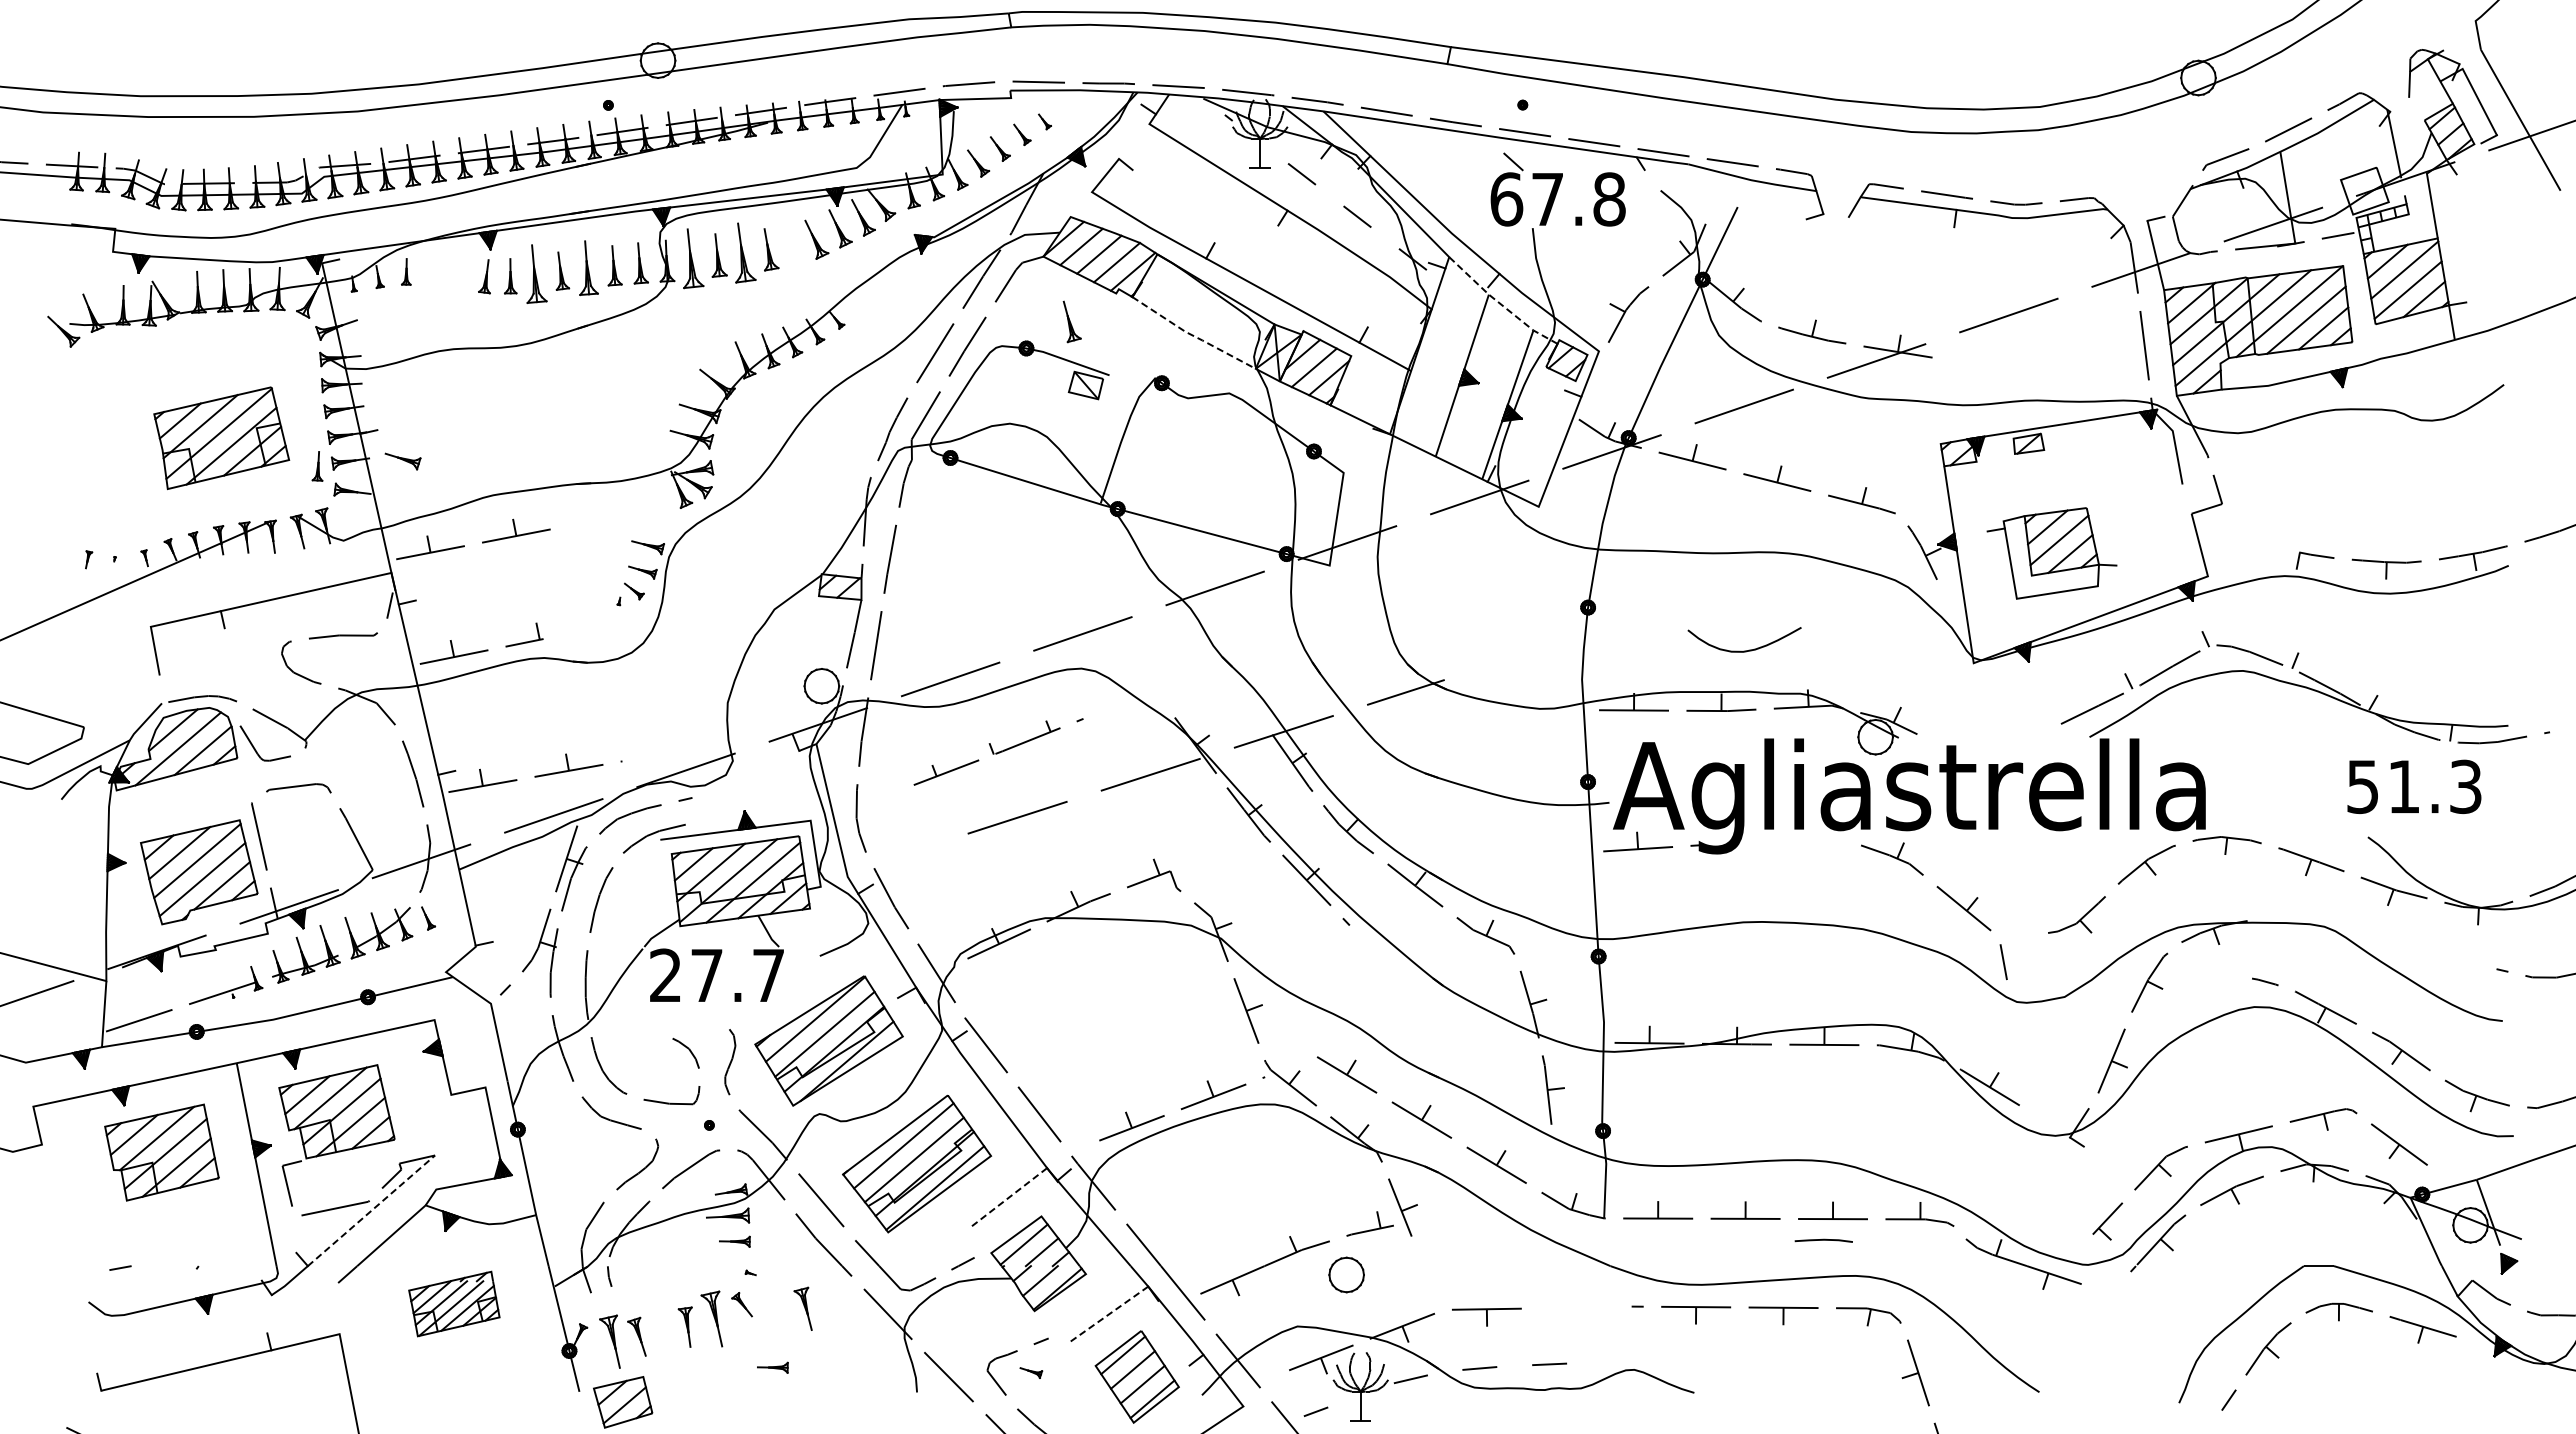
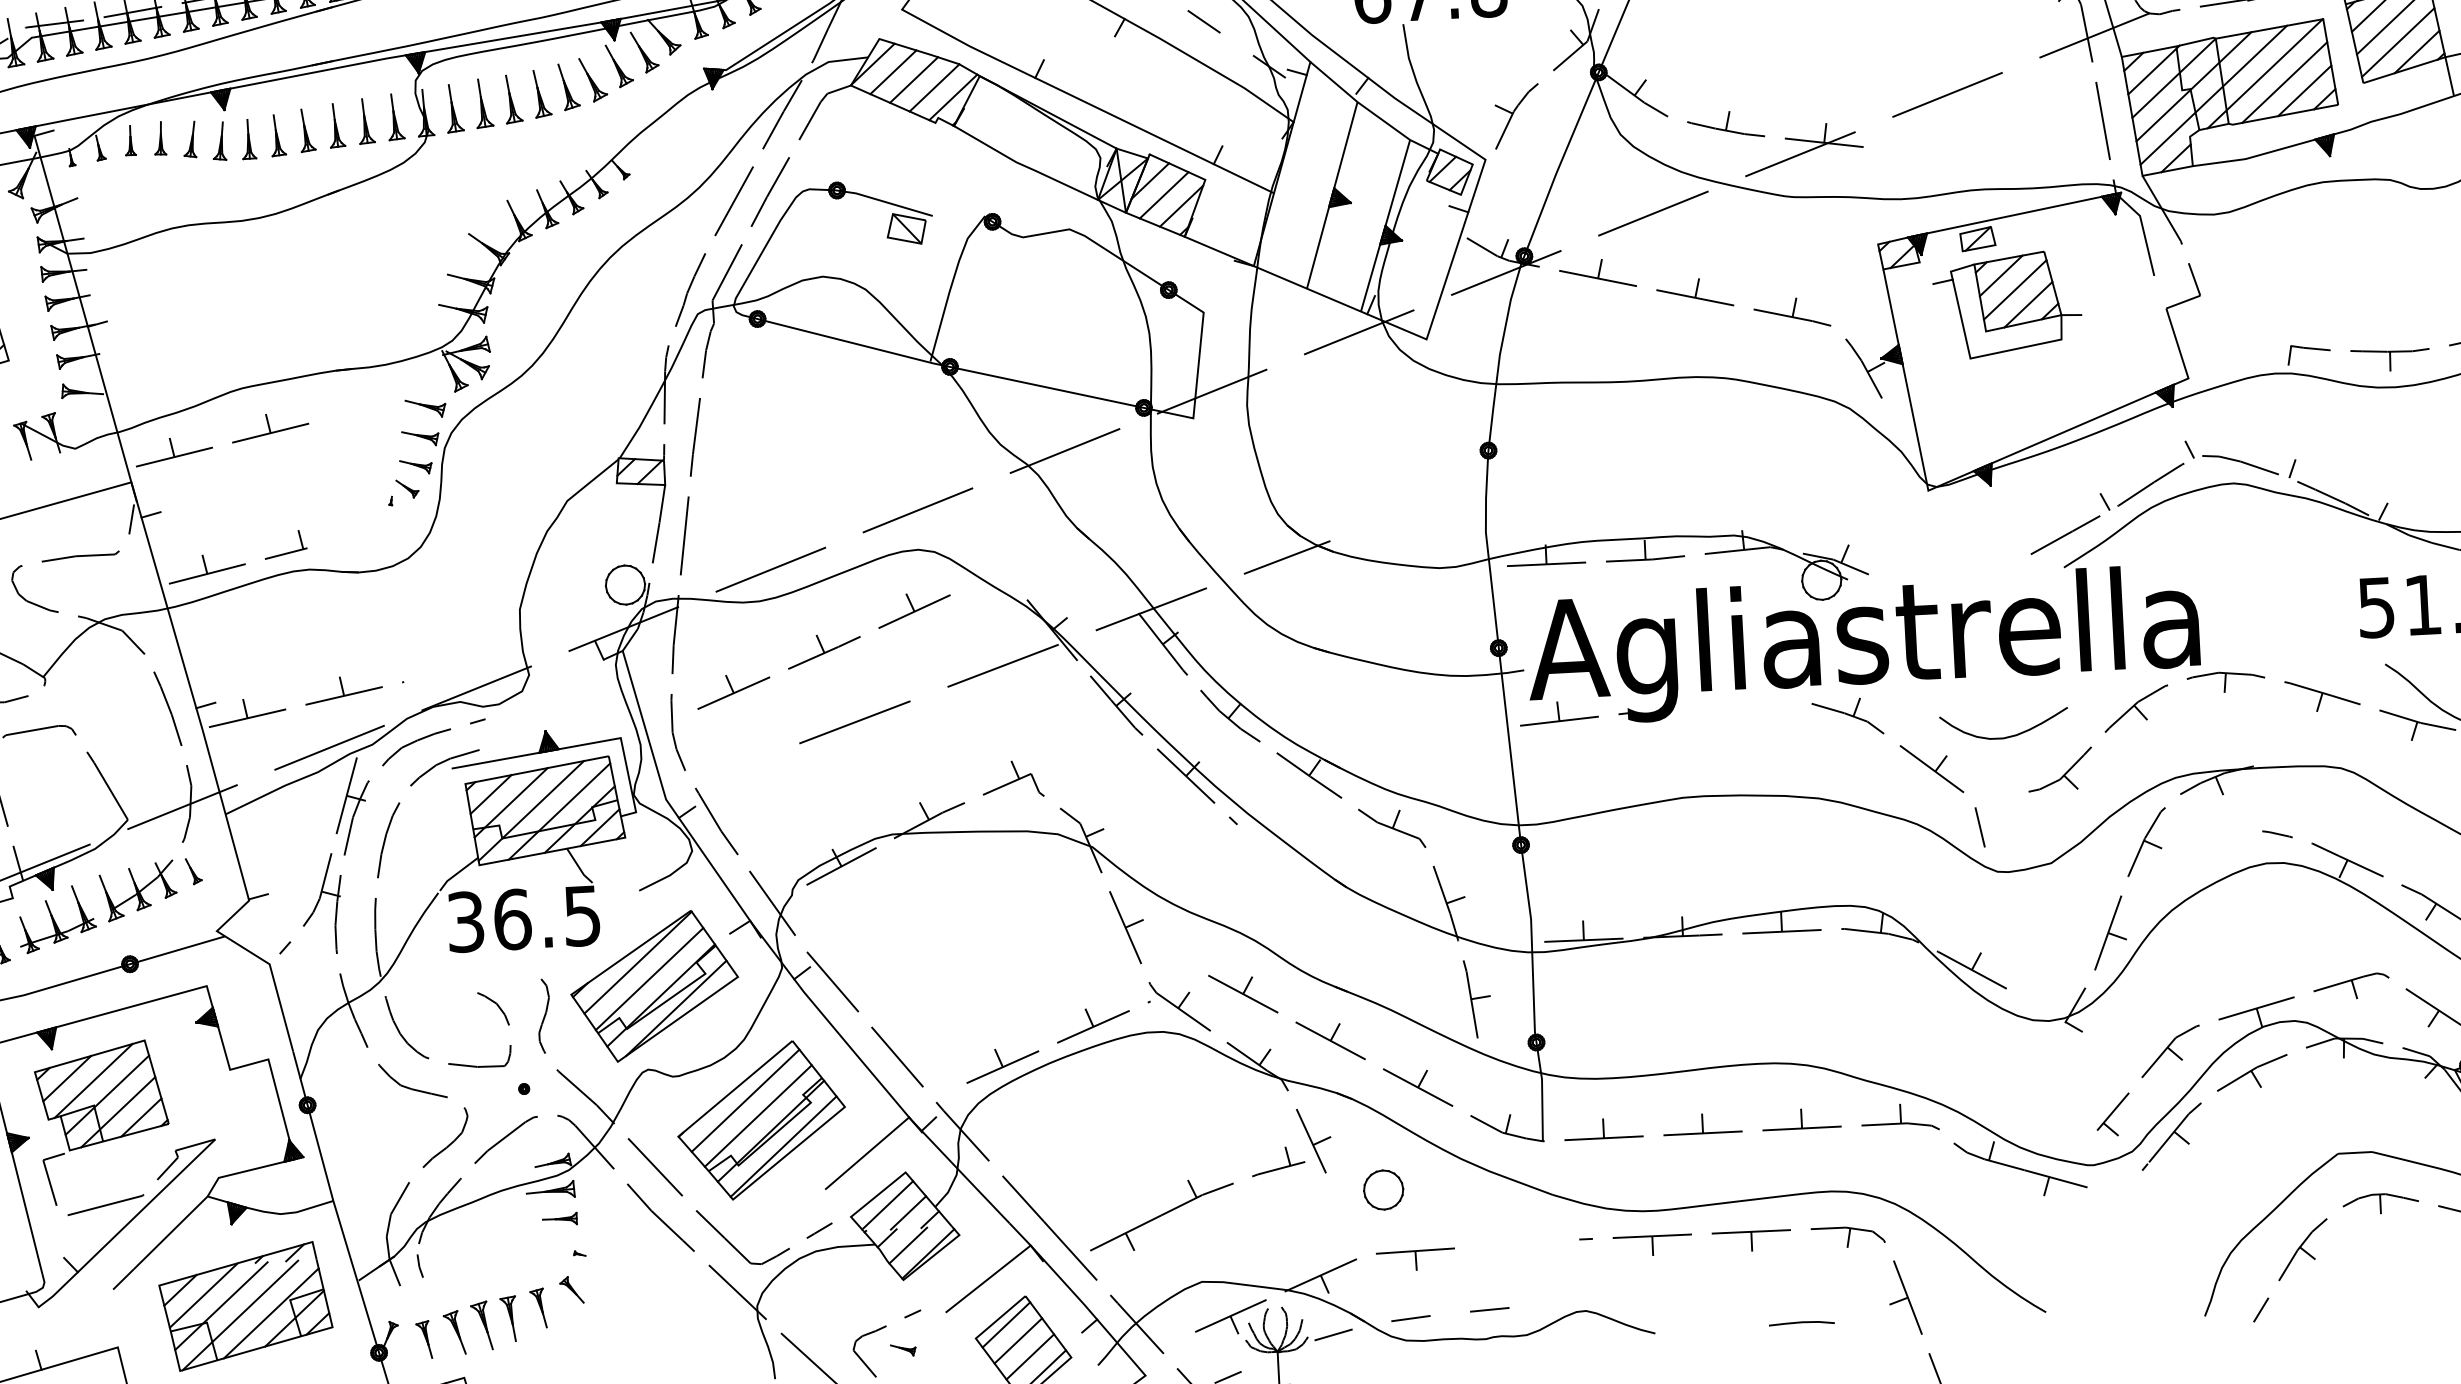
part: (745, 253) -> (513, 99), size x0.71
part: (693, 258) -> (454, 108), size x0.71
part: (588, 268) -> (336, 125), size x0.71
part: (458, 273) -> (189, 139), added
part: (536, 274) -> (277, 135), size x0.62
line: (1500, 303) -> (1371, 111), dashed -> solid
part: (1071, 321) -> (568, 86), moved
line: (1192, 335) -> (1024, 165), dashed -> solid
part: (402, 461) -> (425, 408), moved
part: (317, 466) -> (159, 138), moved
part: (2051, 553) -> (2007, 305), moved
curve: (1744, 650) -> (2004, 736), moved
part: (993, 752) -> (823, 649), size x1.43
text: (716, 975) -> (523, 918), 27.7 -> 36.5
line: (1008, 1197) -> (867, 1152), dashed -> solid
line: (371, 1210) -> (146, 1205), dashed -> solid
line: (1823, 1240) -> (1801, 1323), moved
part: (1346, 1274) -> (1383, 1189), moved
part: (454, 1303) -> (246, 1305), size x1.67
part: (802, 1308) -> (481, 1325), moved
line: (1109, 1314) -> (988, 1279), dashed -> solid
part: (711, 1319) -> (538, 1308), size x0.62
part: (609, 1341) -> (423, 1339), size x0.62
part: (772, 1367) -> (610, 1359), removed

